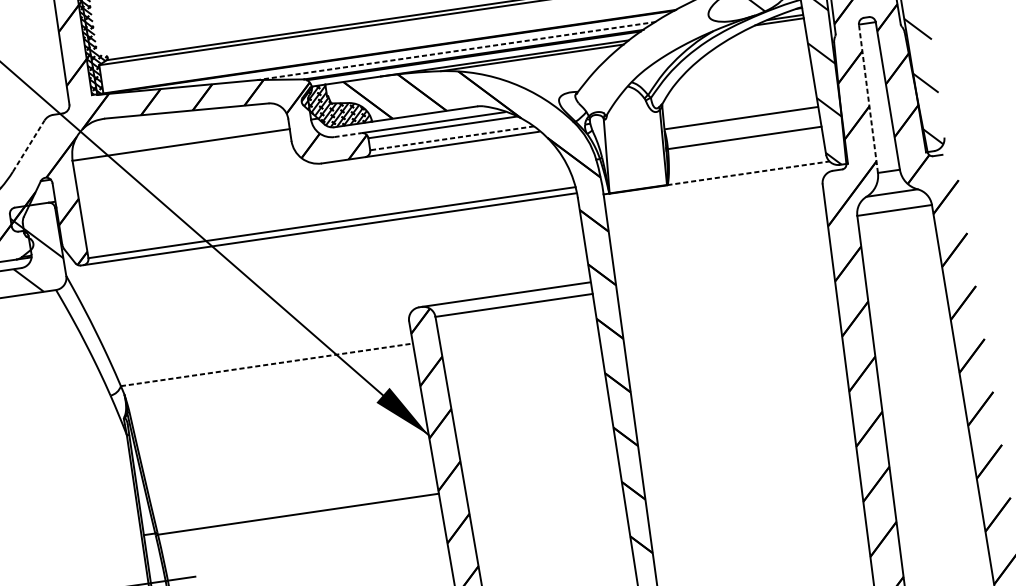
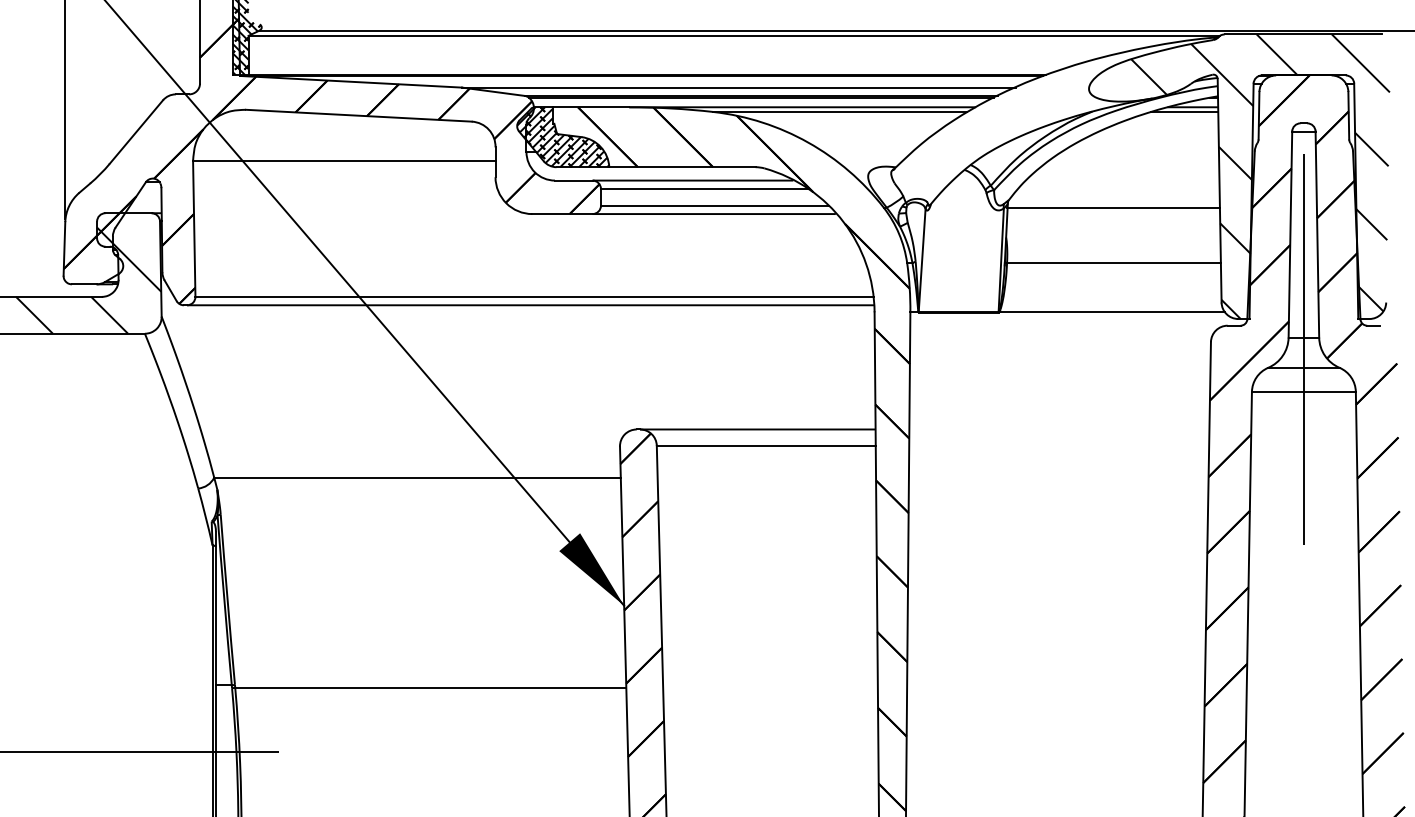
line: (456, 50) -> (738, 87), dashed -> solid
line: (868, 98) -> (1290, 234), dashed -> solid
line: (741, 117) -> (1113, 207), moved
line: (347, 135) -> (573, 180), dashed -> solid
line: (451, 138) -> (714, 205), dashed -> solid
line: (28, 145) -> (136, 131), dashed -> solid
line: (748, 173) -> (1112, 312), dashed -> solid
line: (889, 179) -> (1303, 349), added
line: (267, 364) -> (418, 477), dashed -> solid

